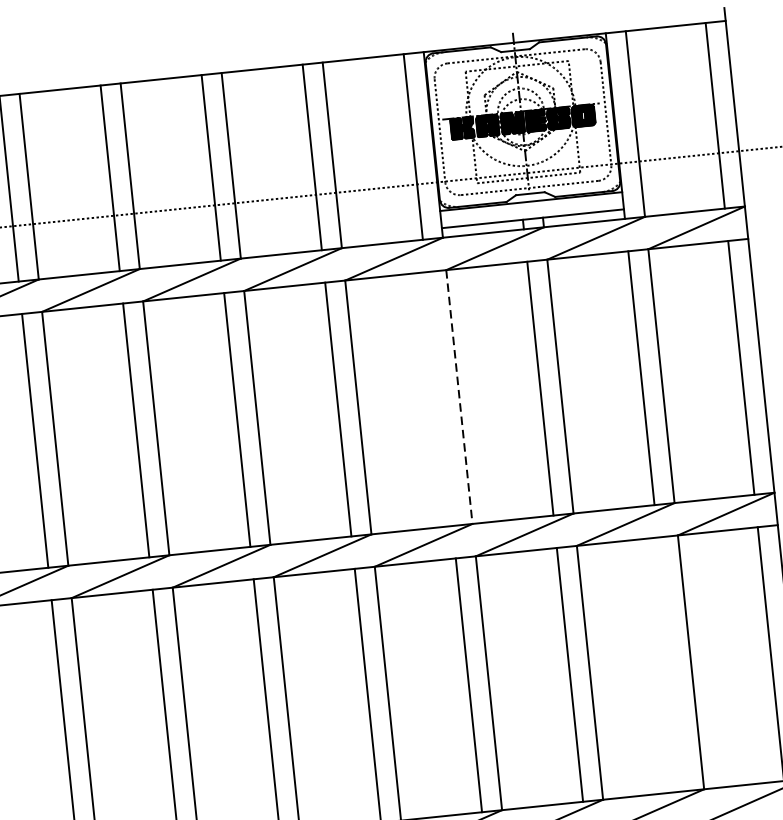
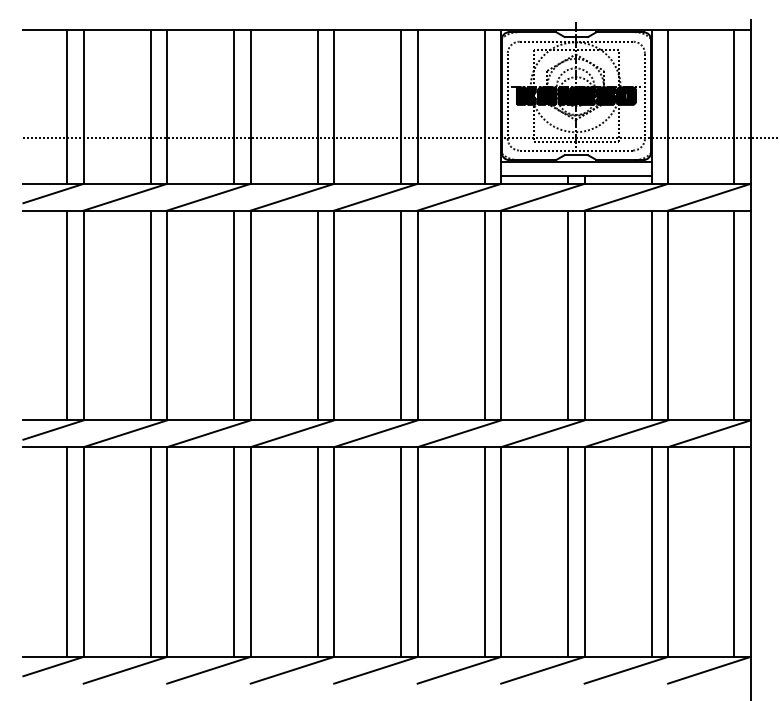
line: (459, 396) -> (501, 315), dashed -> solid
line: (439, 399) -> (484, 315), added
line: (670, 663) -> (651, 551), added

